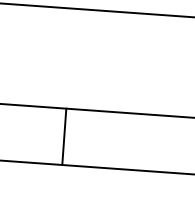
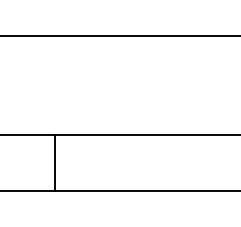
line: (64, 136) -> (54, 162), moved

